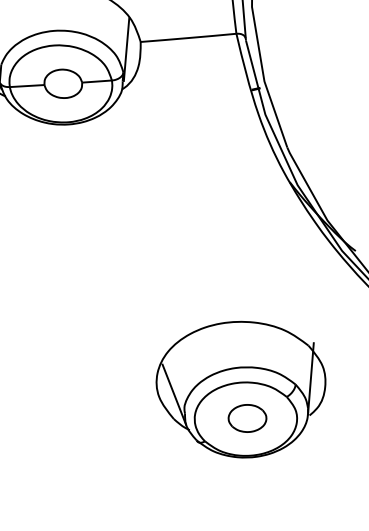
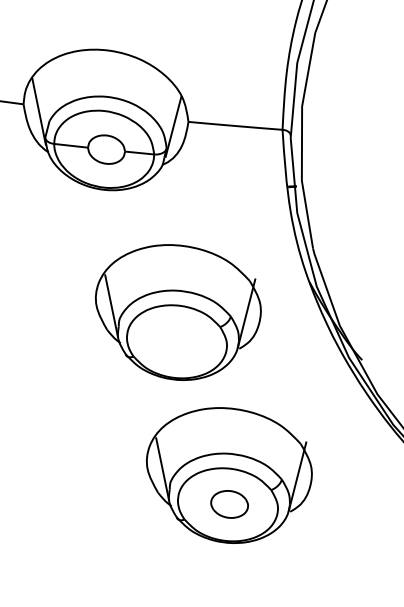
part: (163, 234) -> (178, 312), added

